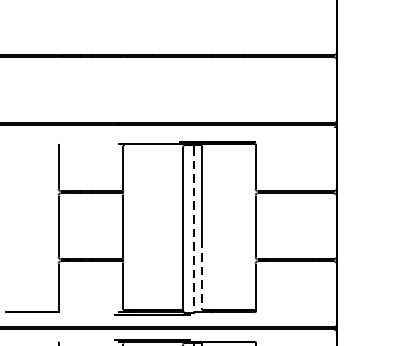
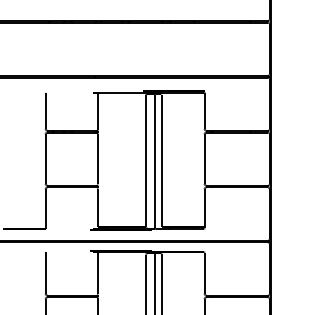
line: (194, 229) -> (155, 161), dashed -> solid
line: (202, 275) -> (161, 198), dashed -> solid

